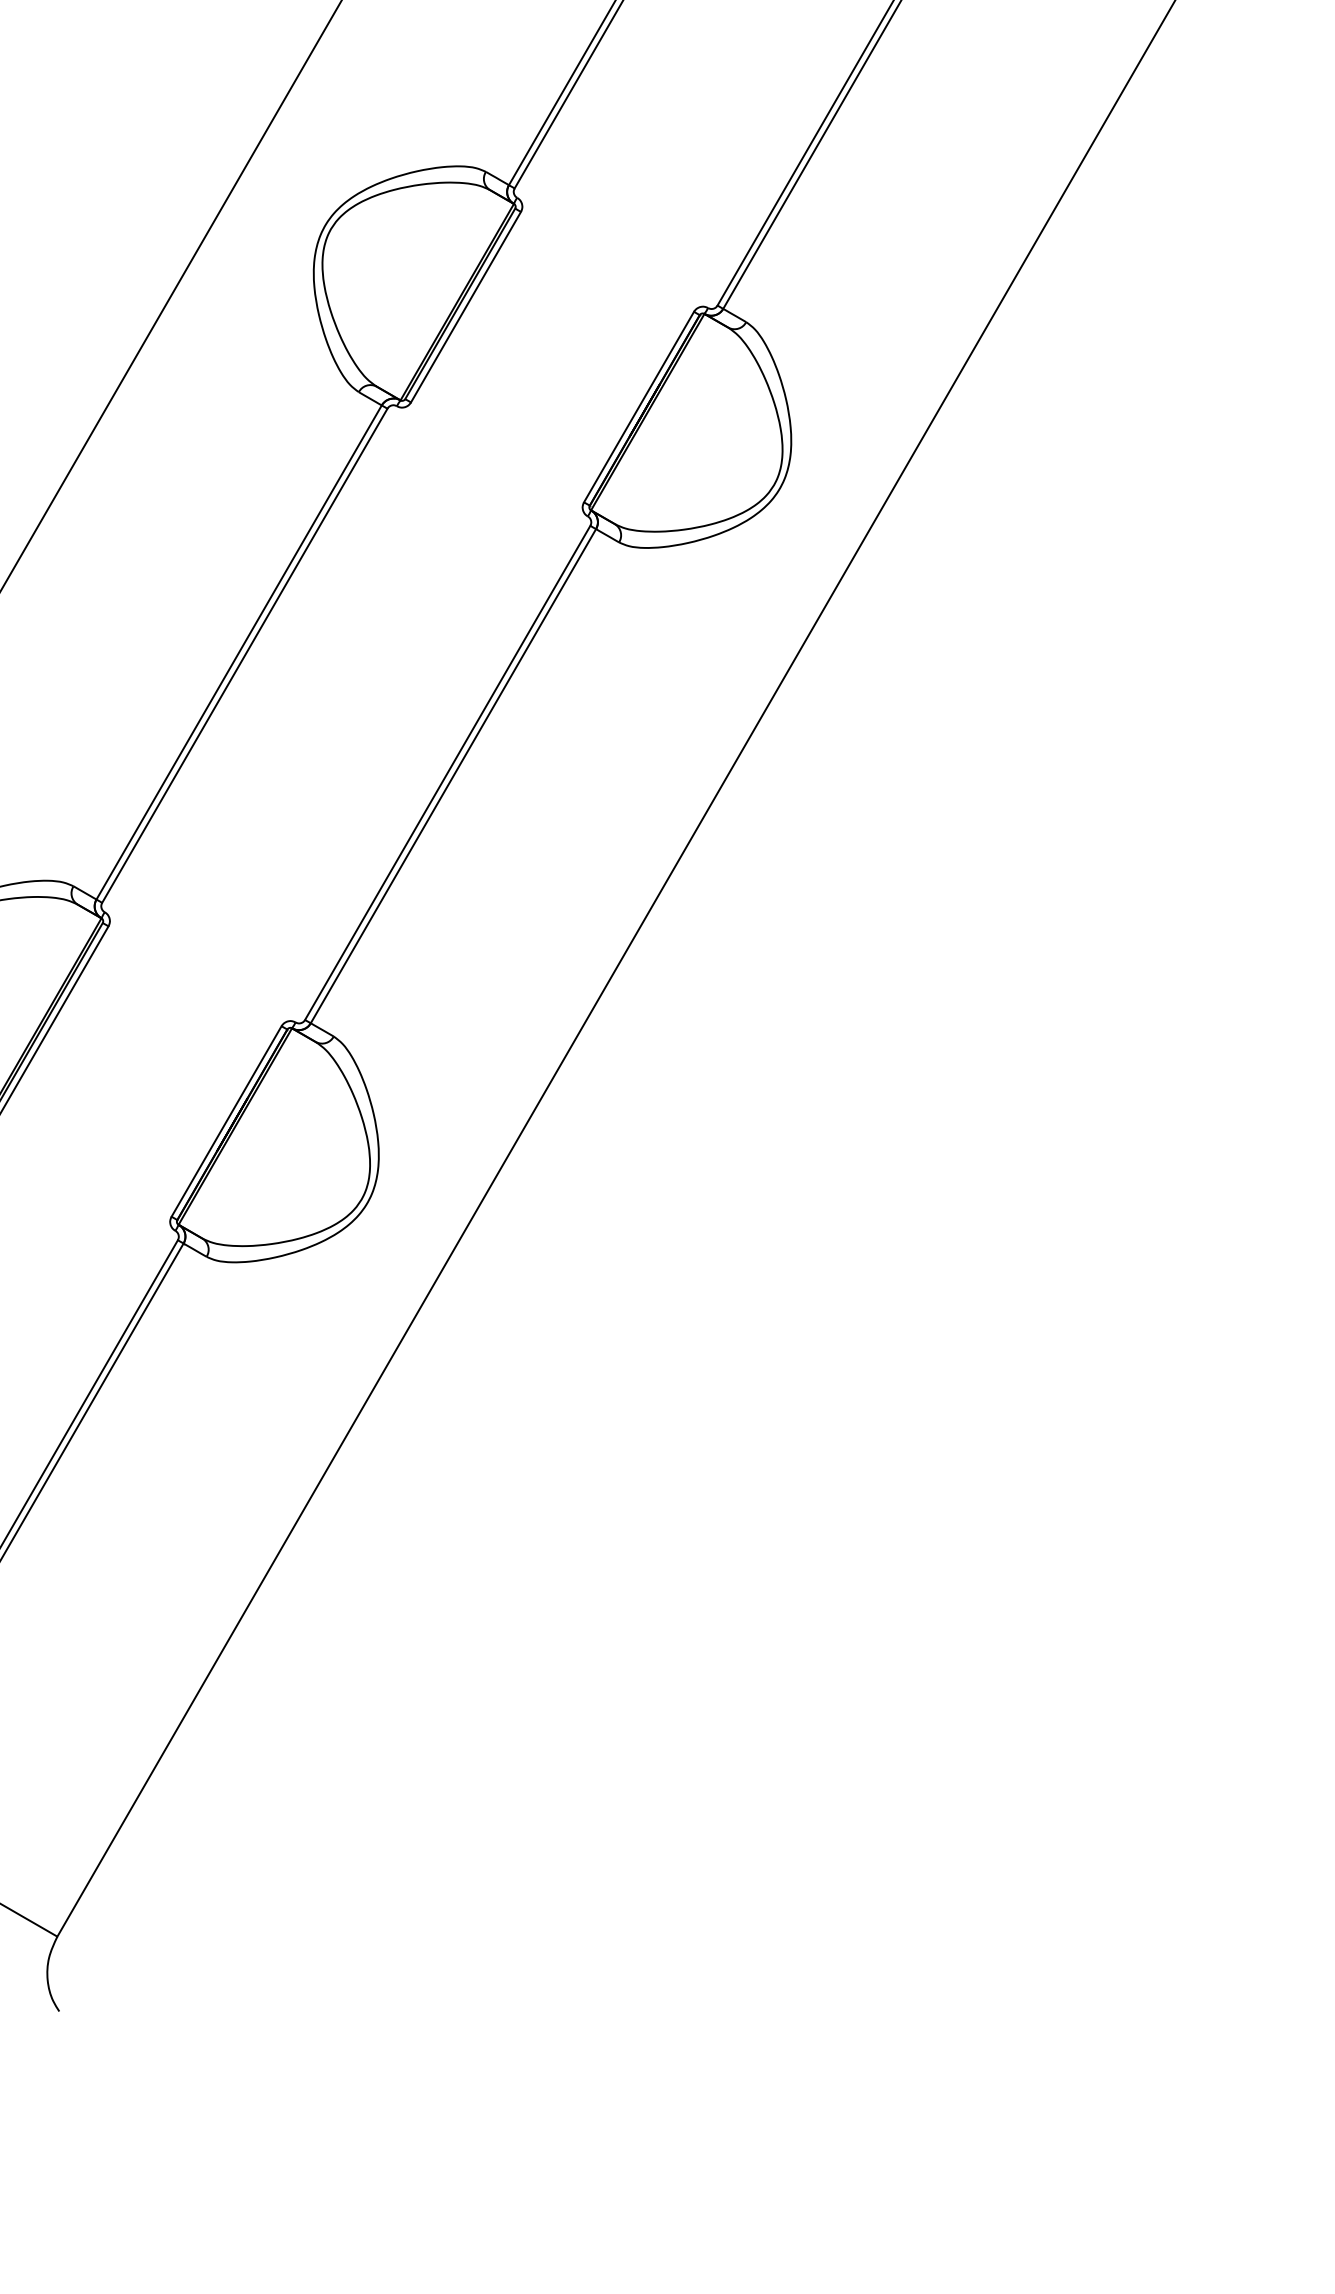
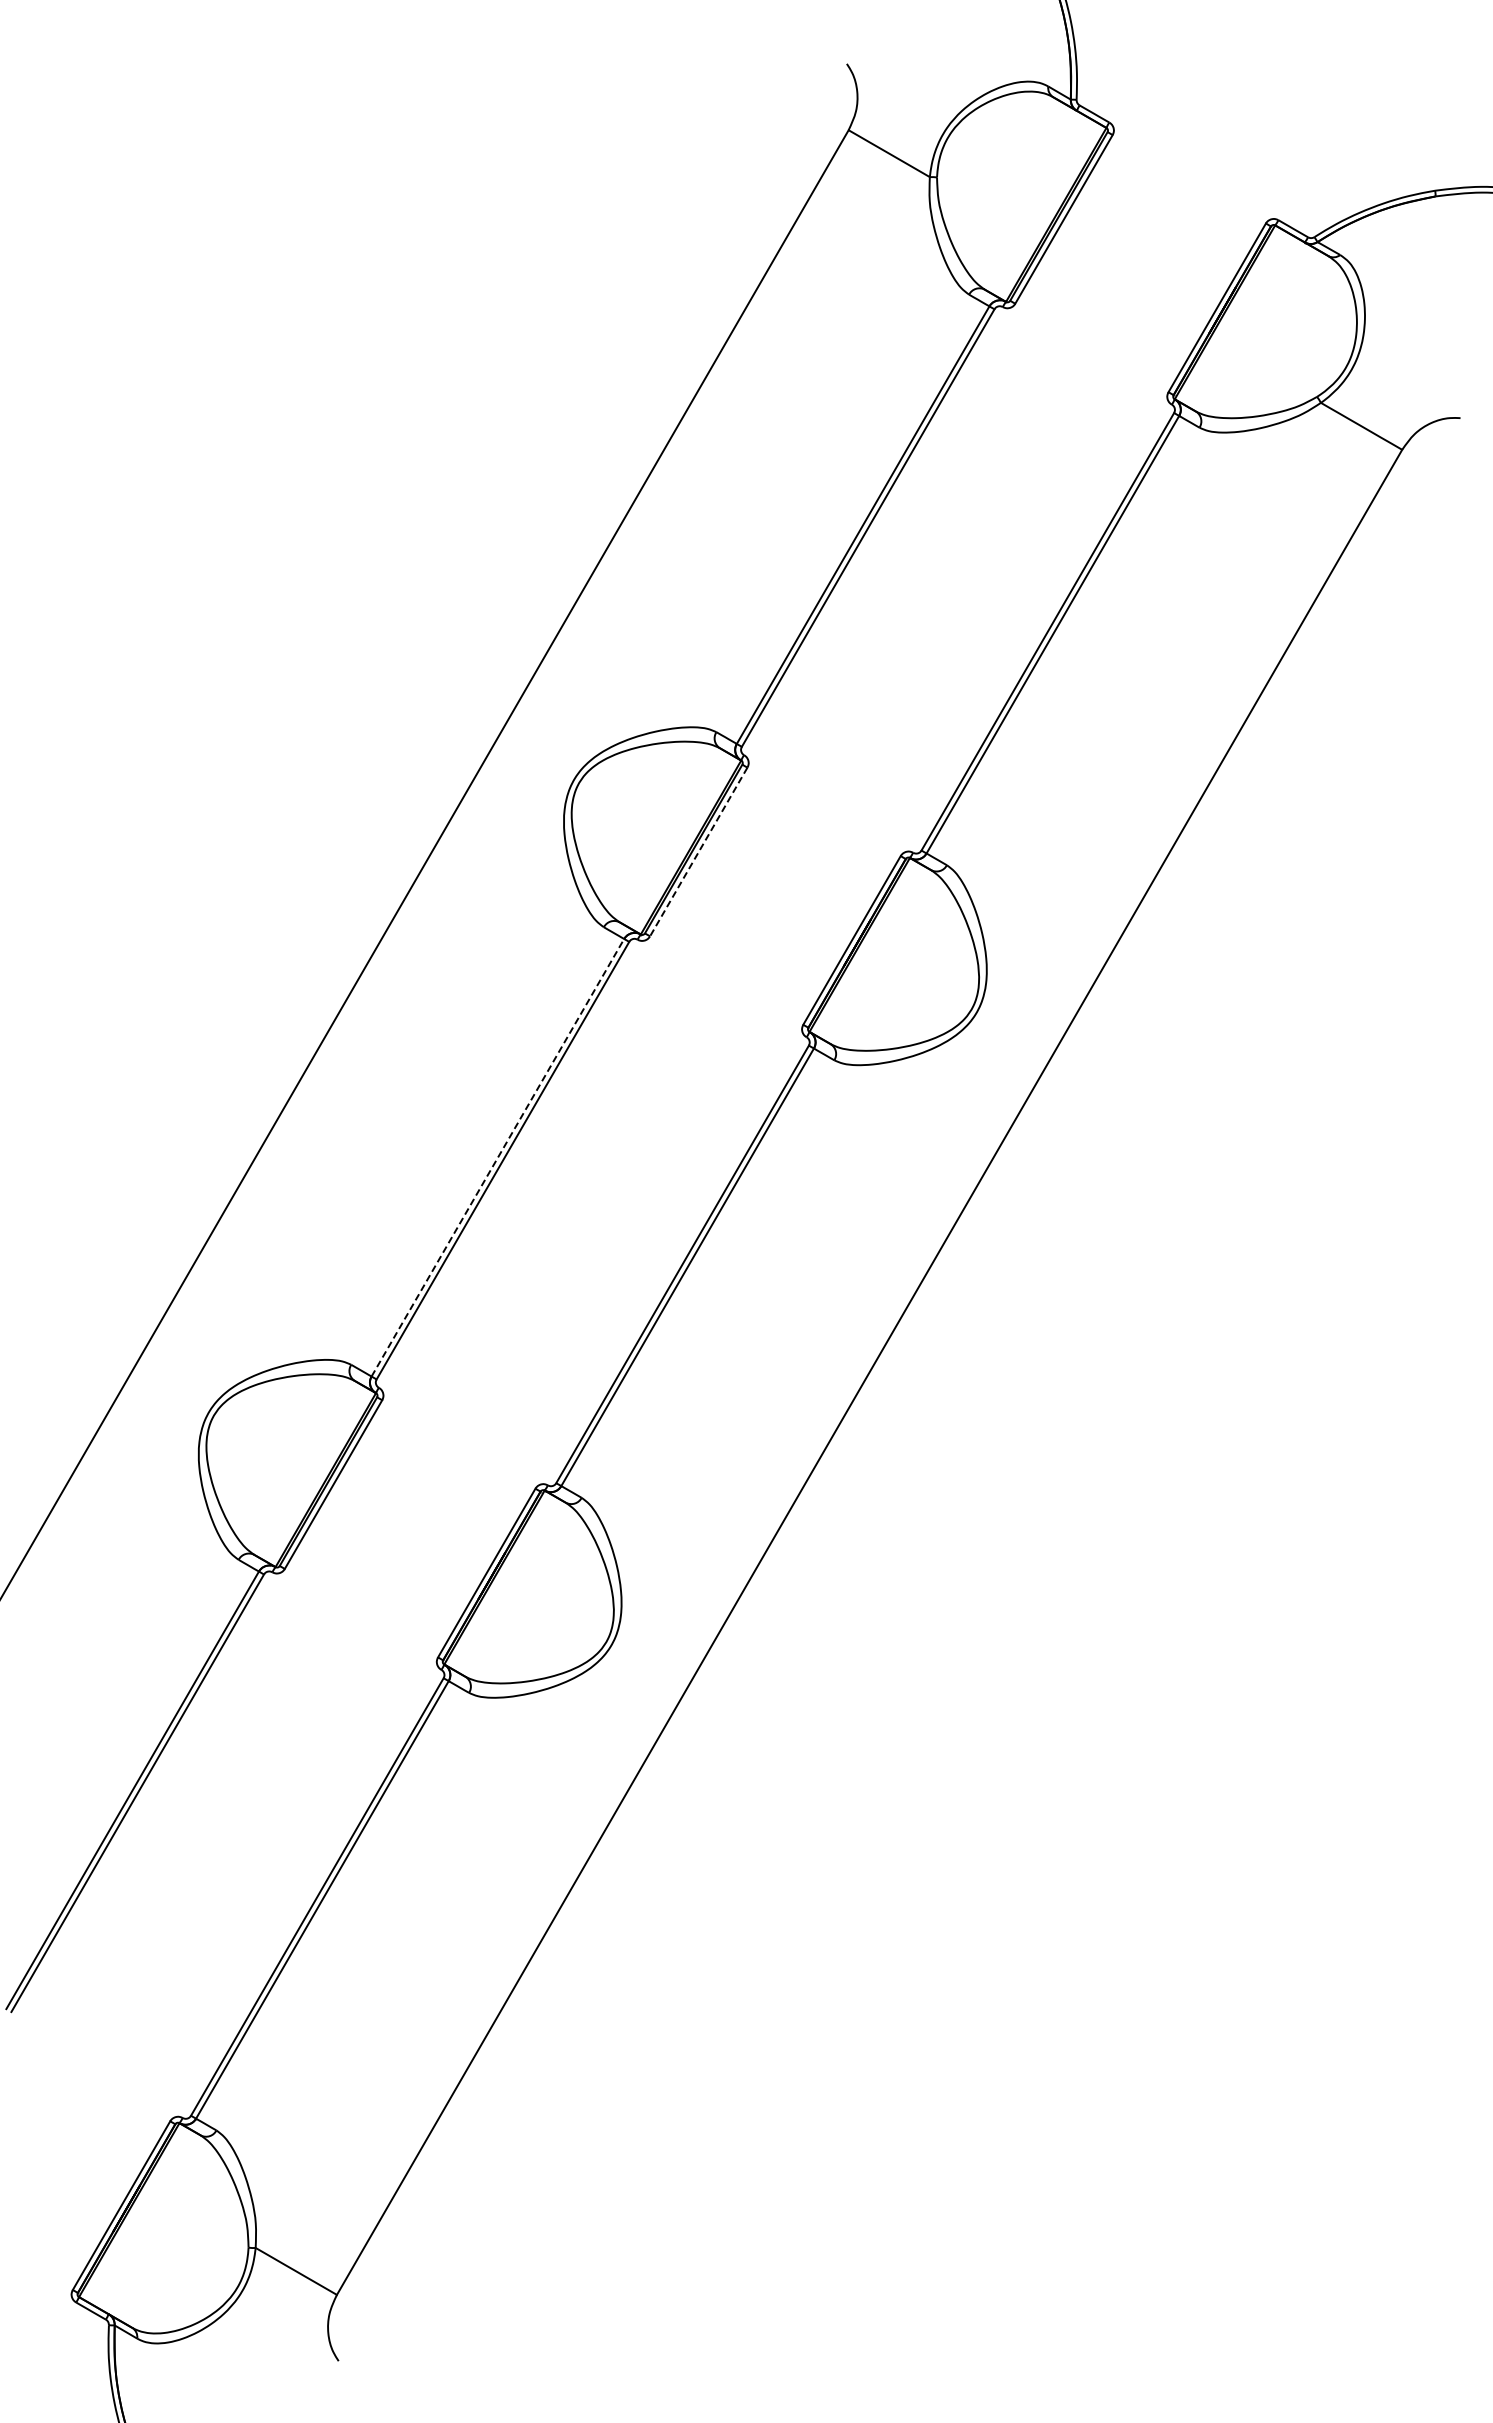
line: (465, 307) -> (698, 852), solid -> dashed
line: (238, 652) -> (497, 1157), solid -> dashed

